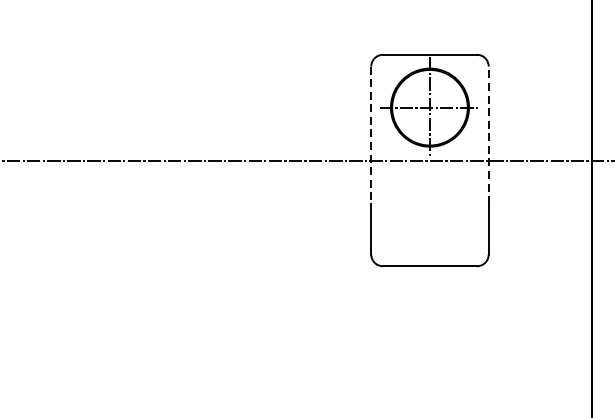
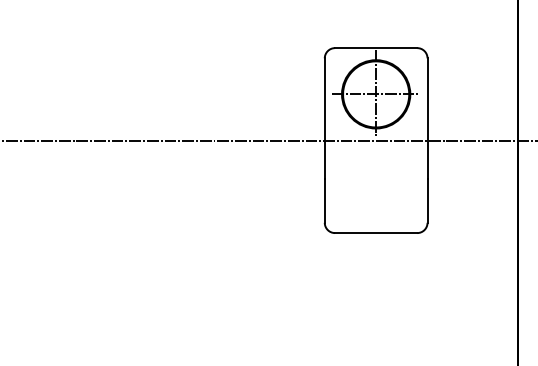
line: (488, 135) -> (427, 118), dashed -> solid
line: (370, 136) -> (324, 119), dashed -> solid

